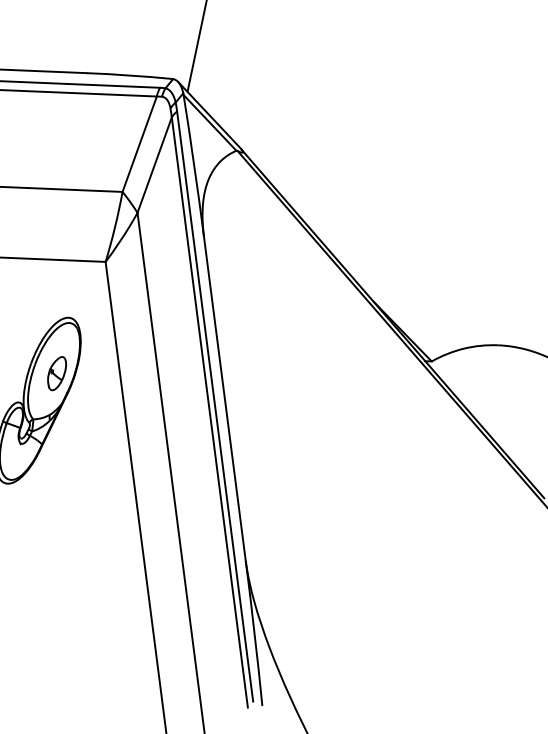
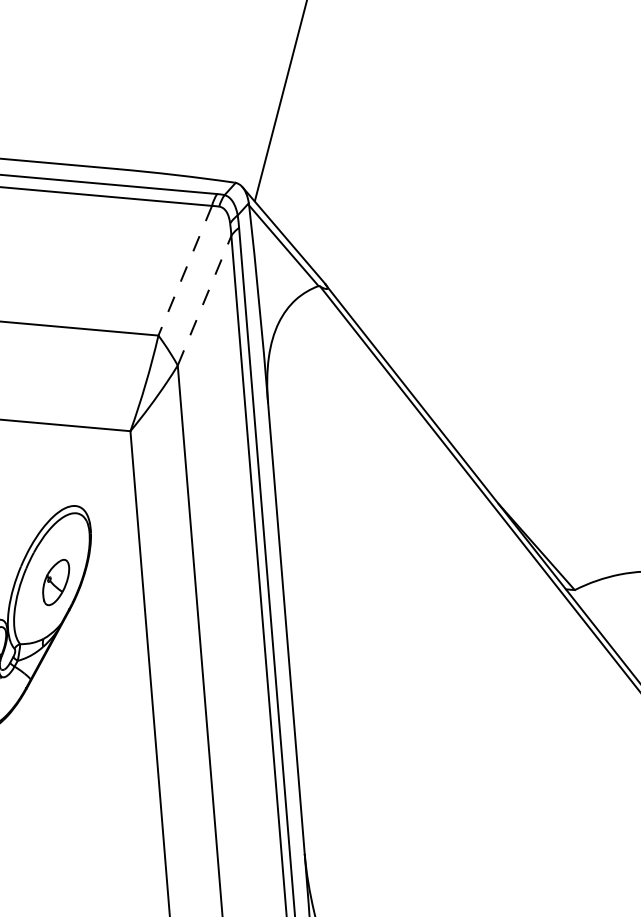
line: (139, 144) -> (184, 271), solid -> dashed
line: (154, 165) -> (204, 301), solid -> dashed

